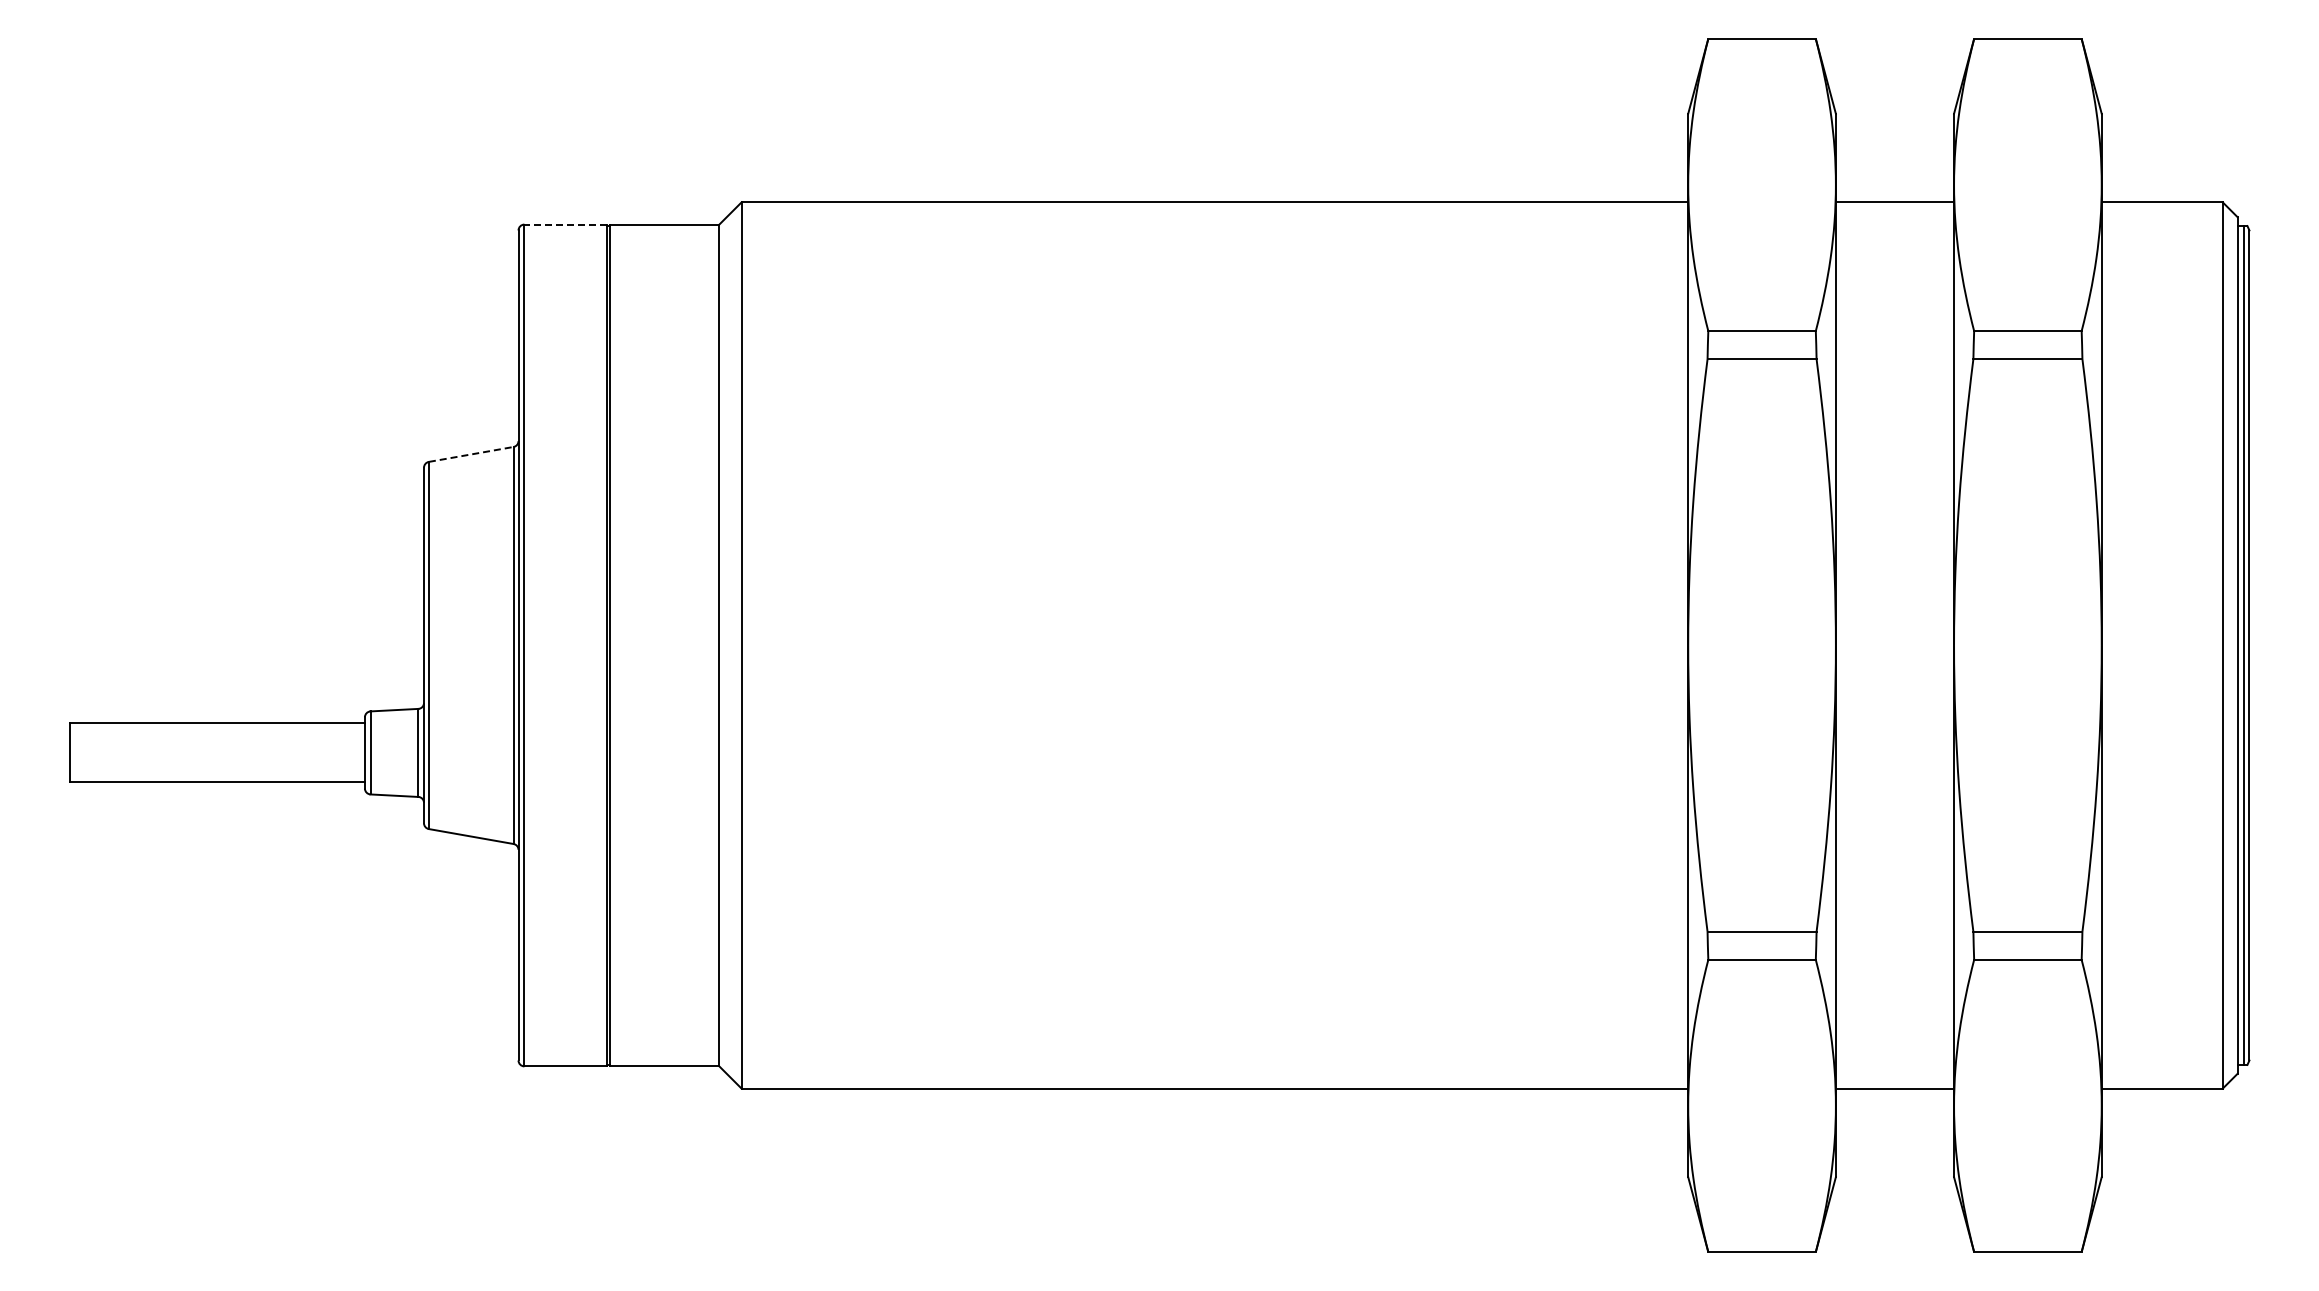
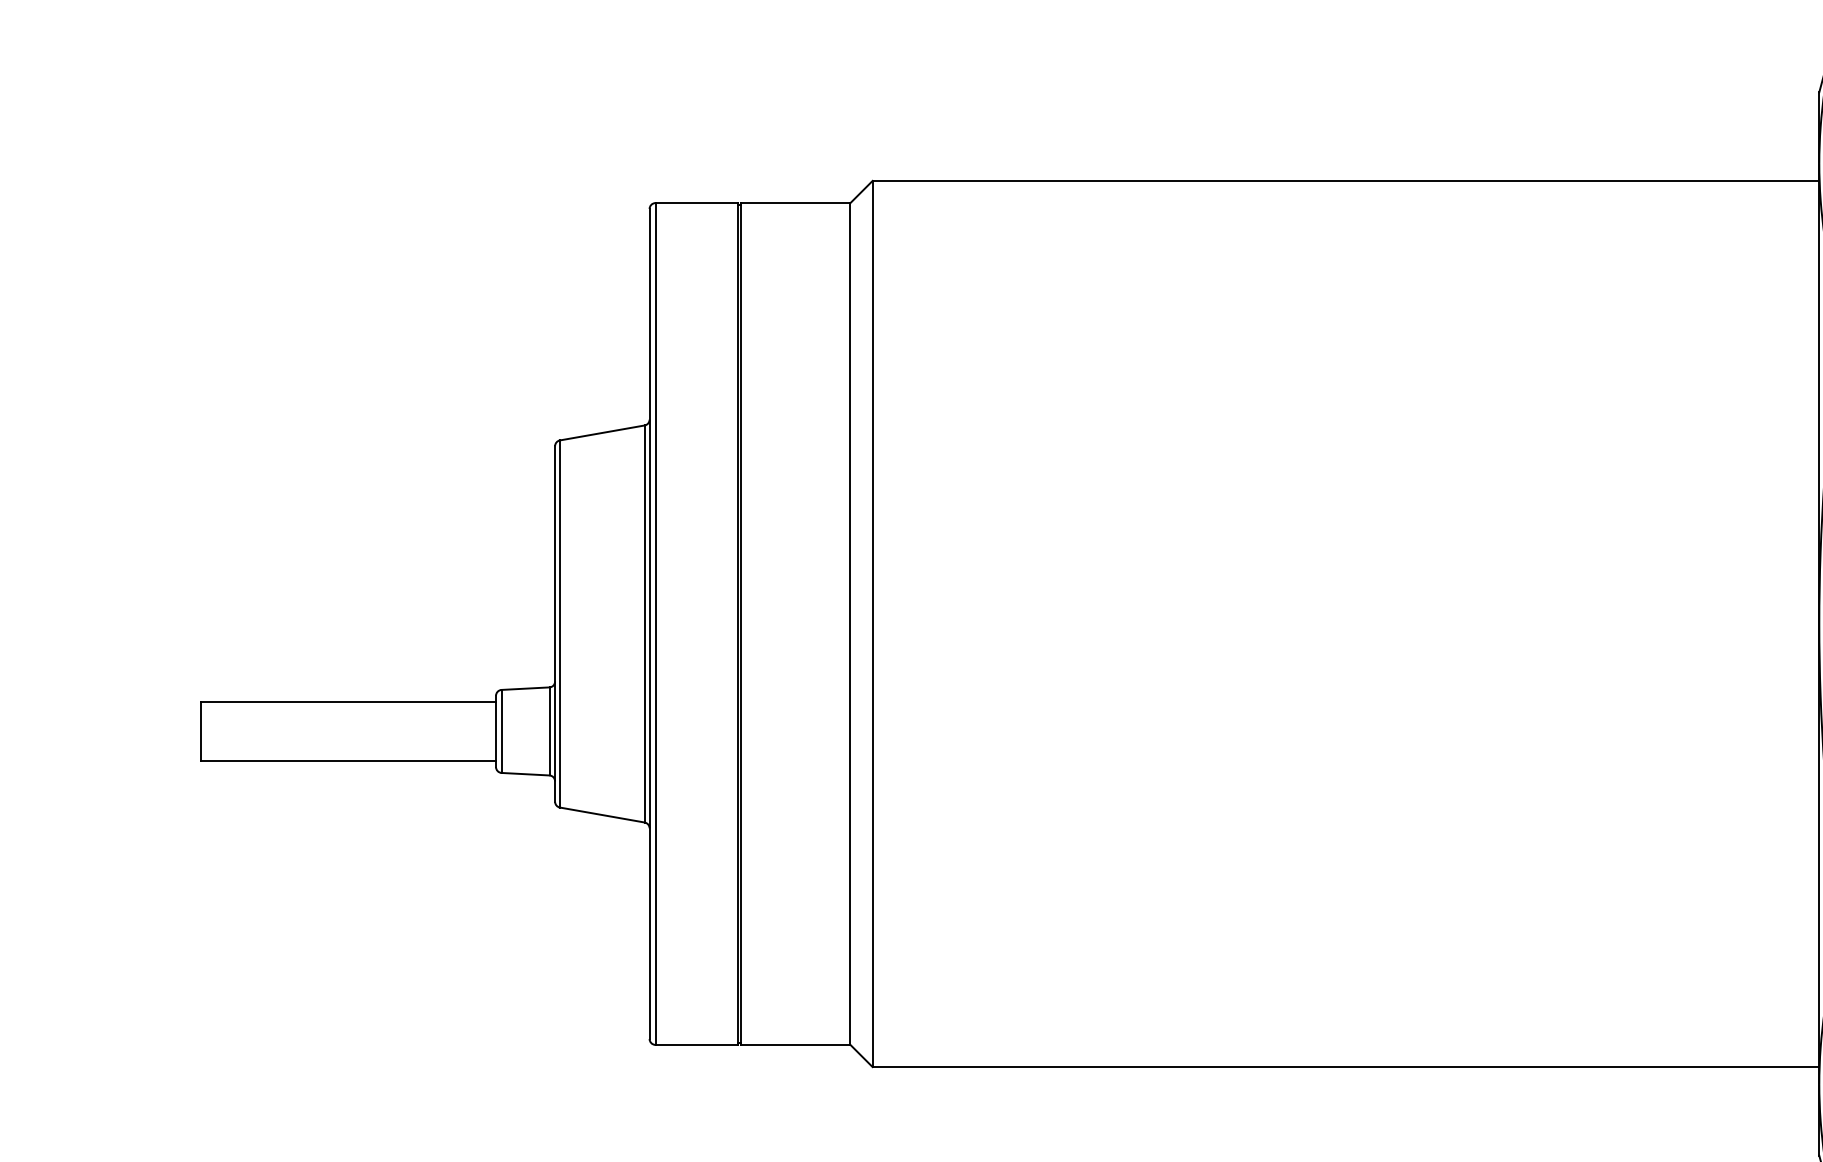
line: (565, 224) -> (696, 203), dashed -> solid
line: (471, 454) -> (602, 433), dashed -> solid

